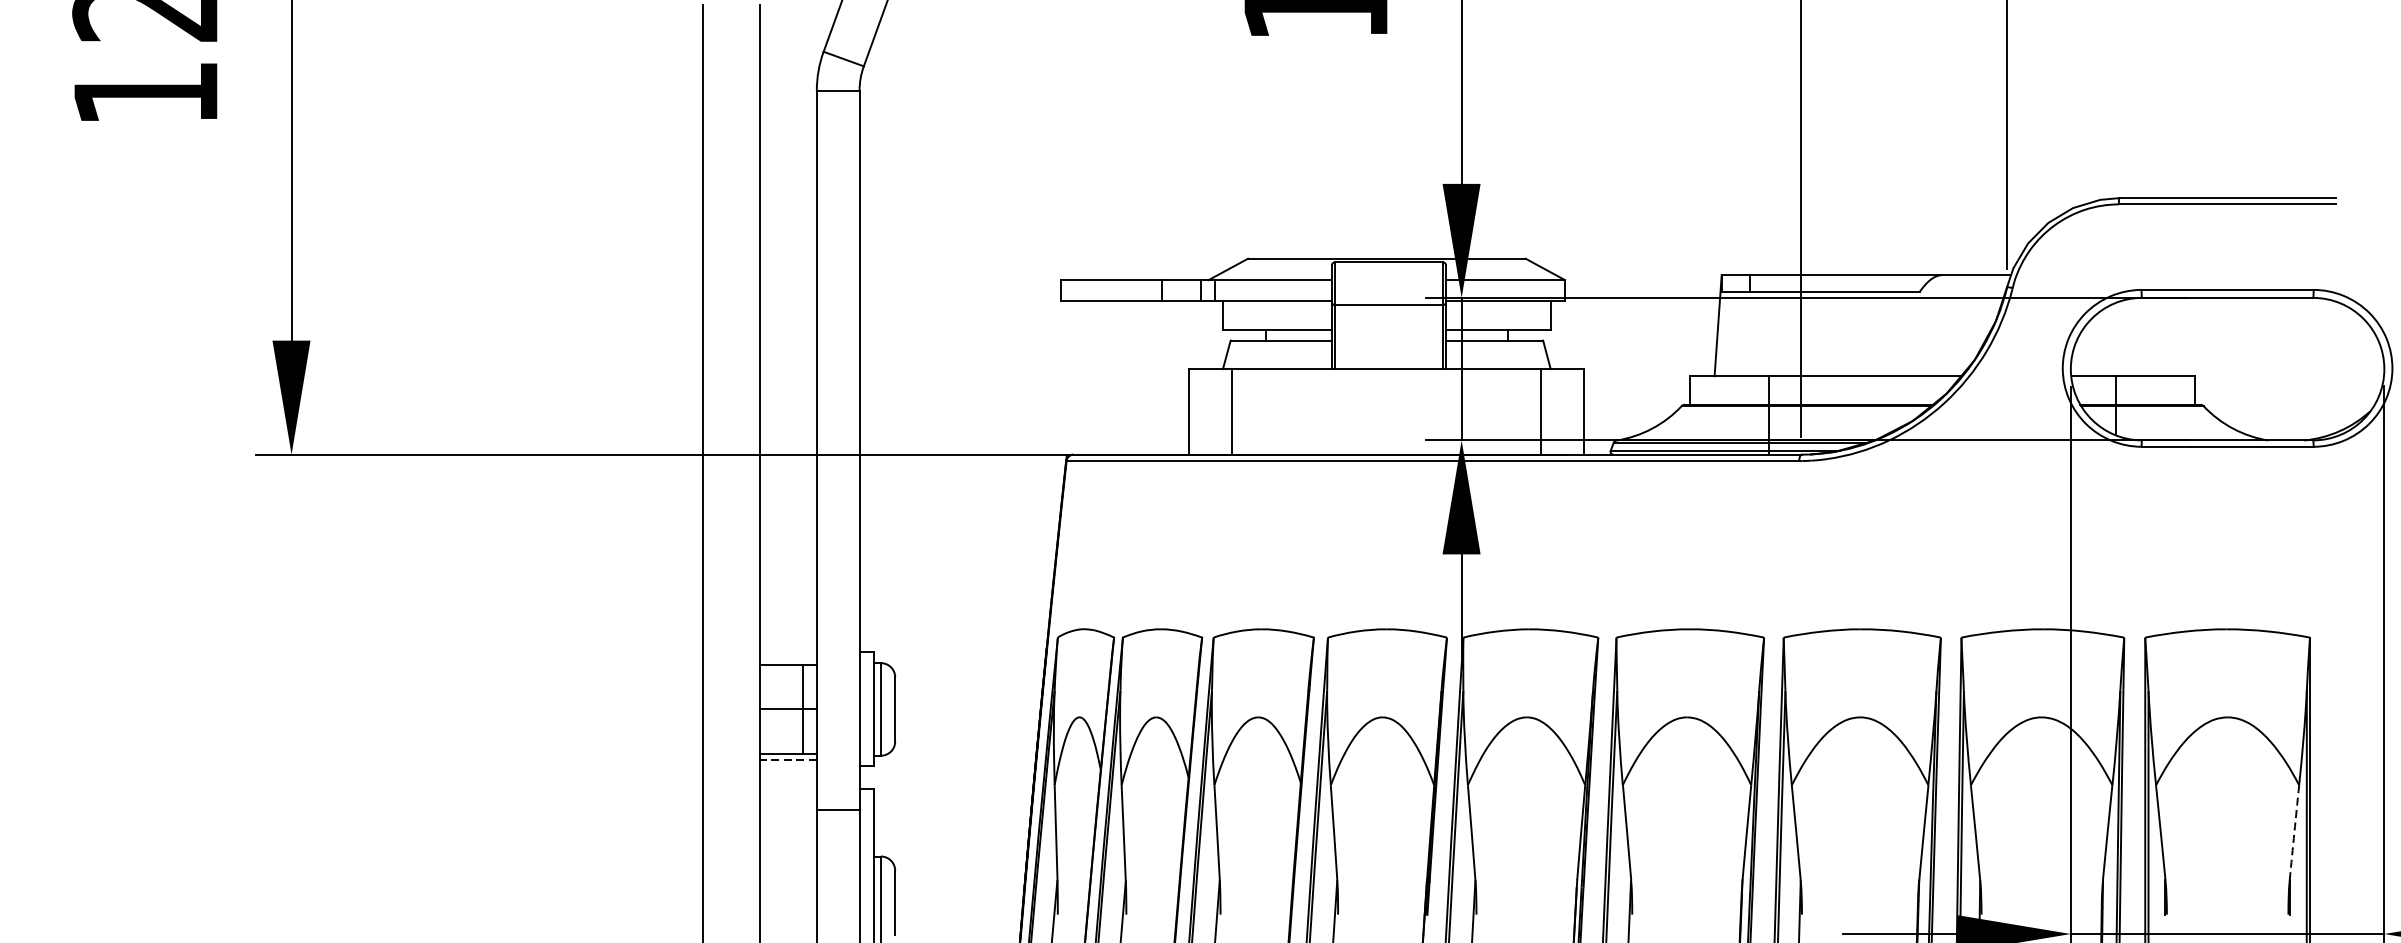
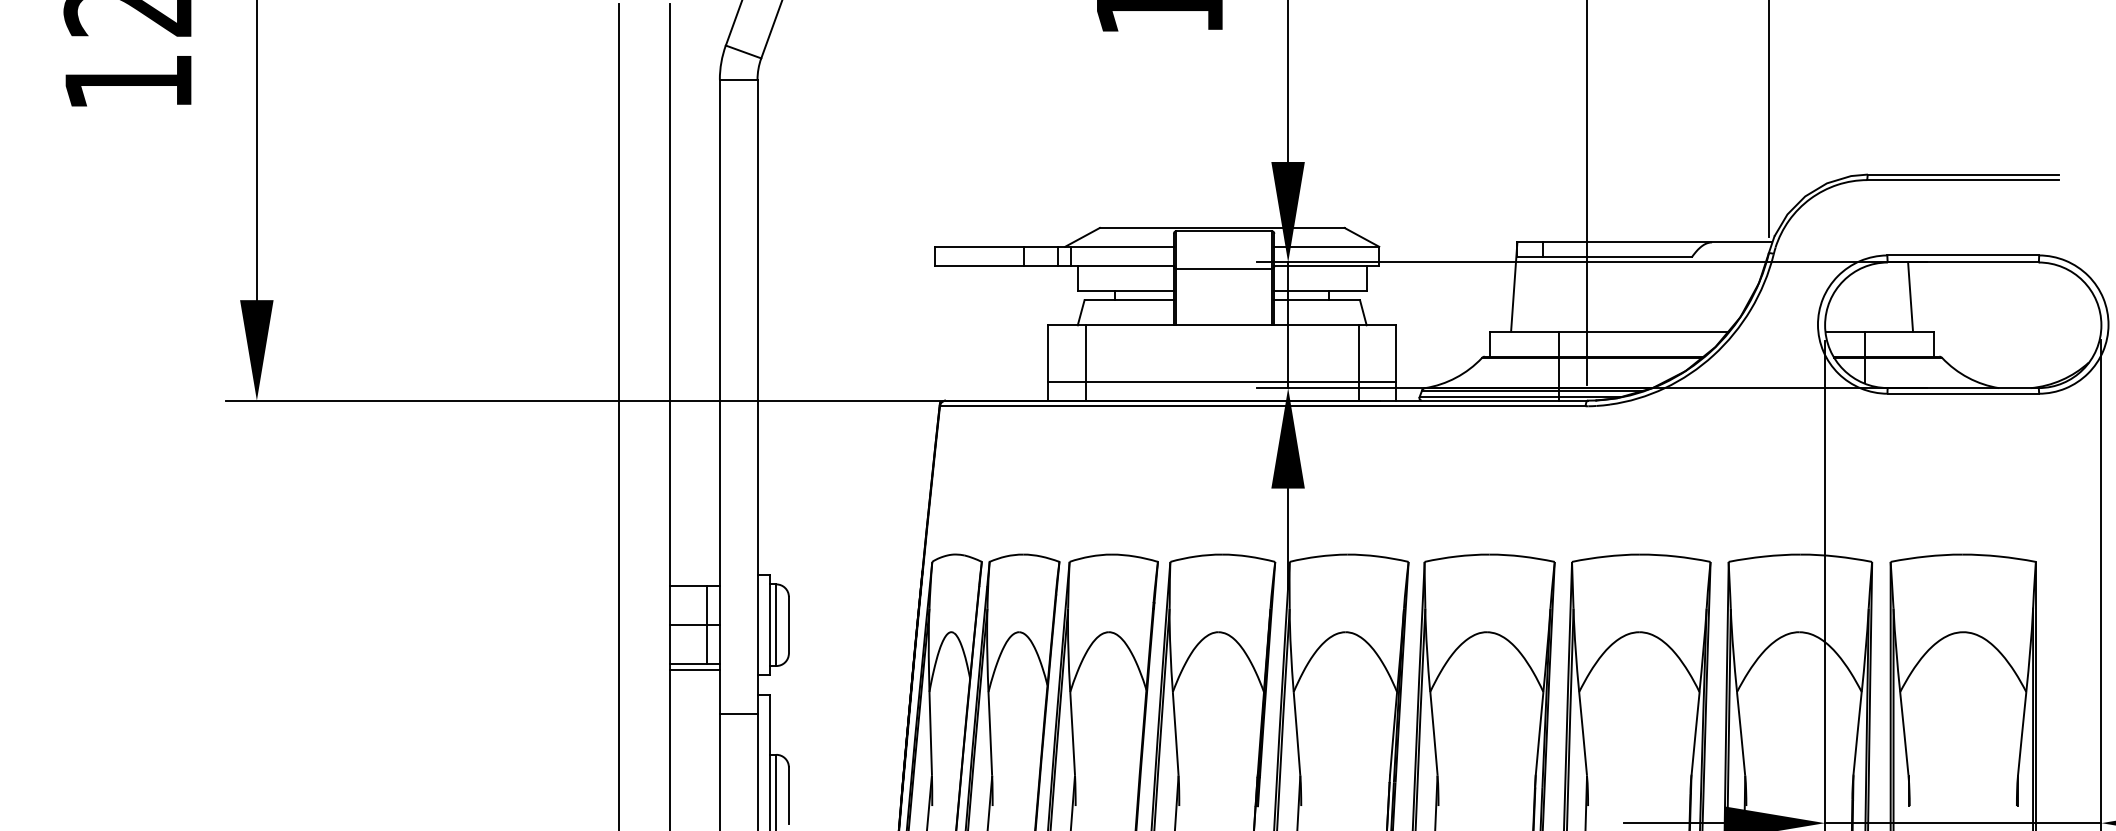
line: (2167, 336) -> (1910, 296), added
line: (1387, 432) -> (1222, 381), added
line: (788, 760) -> (694, 670), dashed -> solid
arc: (2294, 832) -> (2022, 733), dashed -> solid

